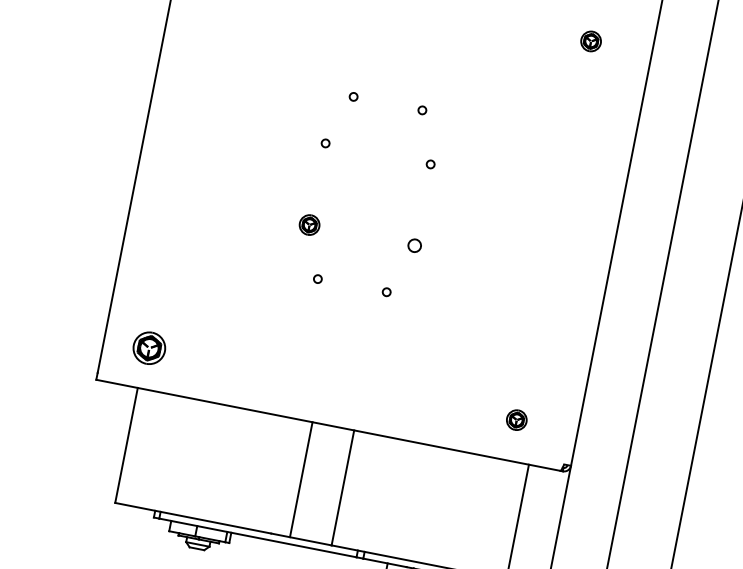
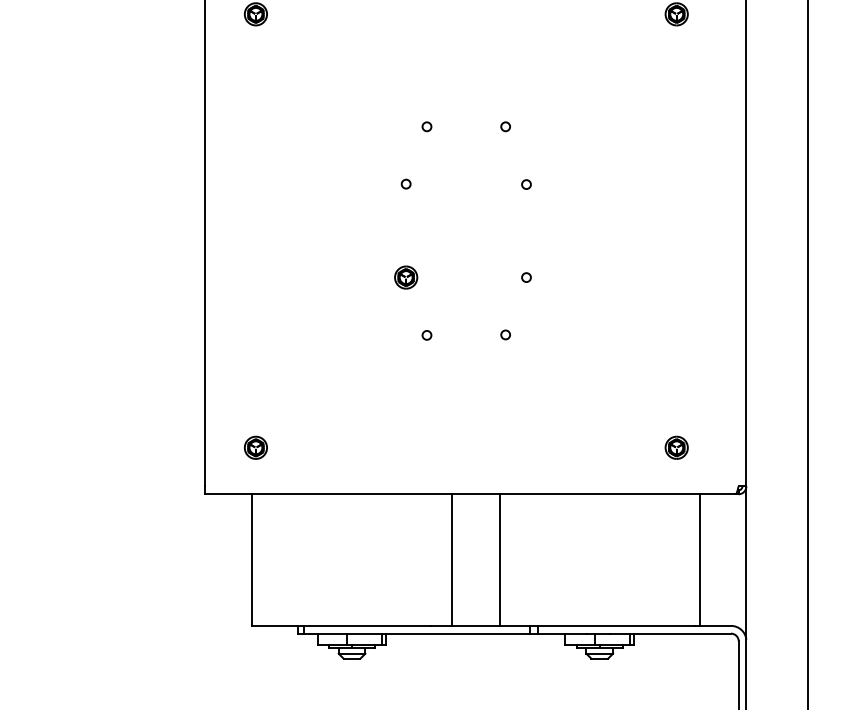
circle: (414, 245) -> (526, 277), size x0.62
part: (148, 347) -> (255, 447), size x0.62

